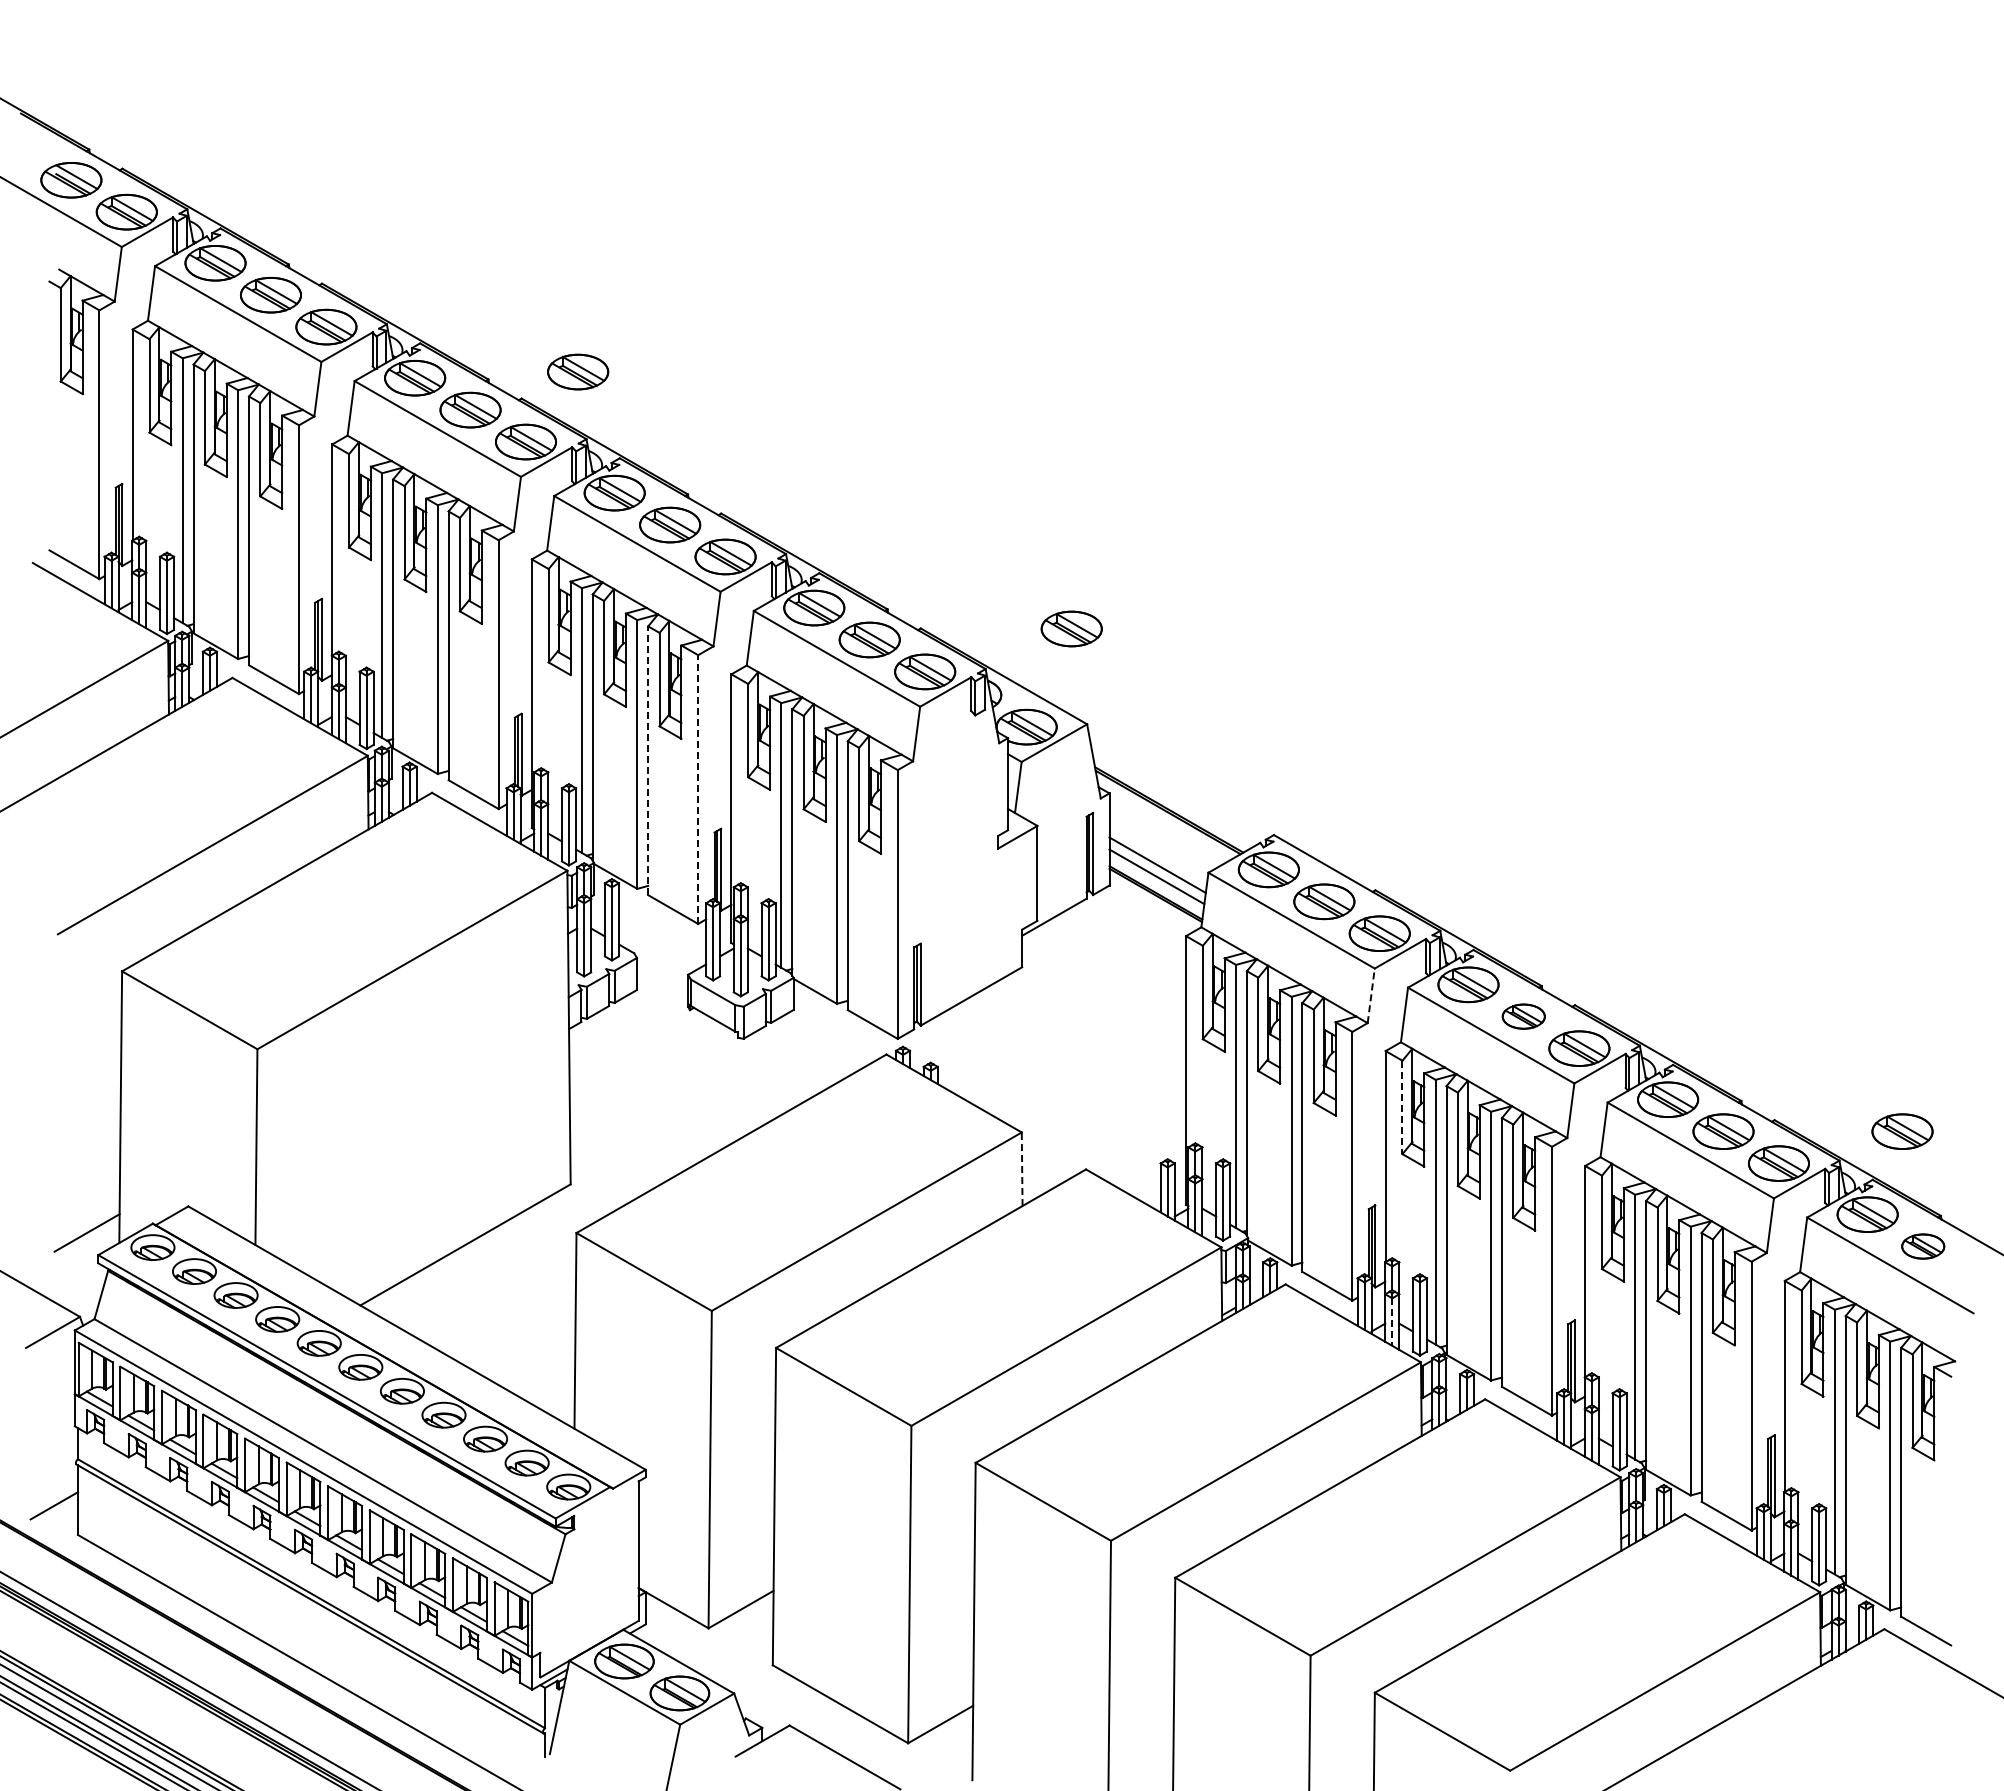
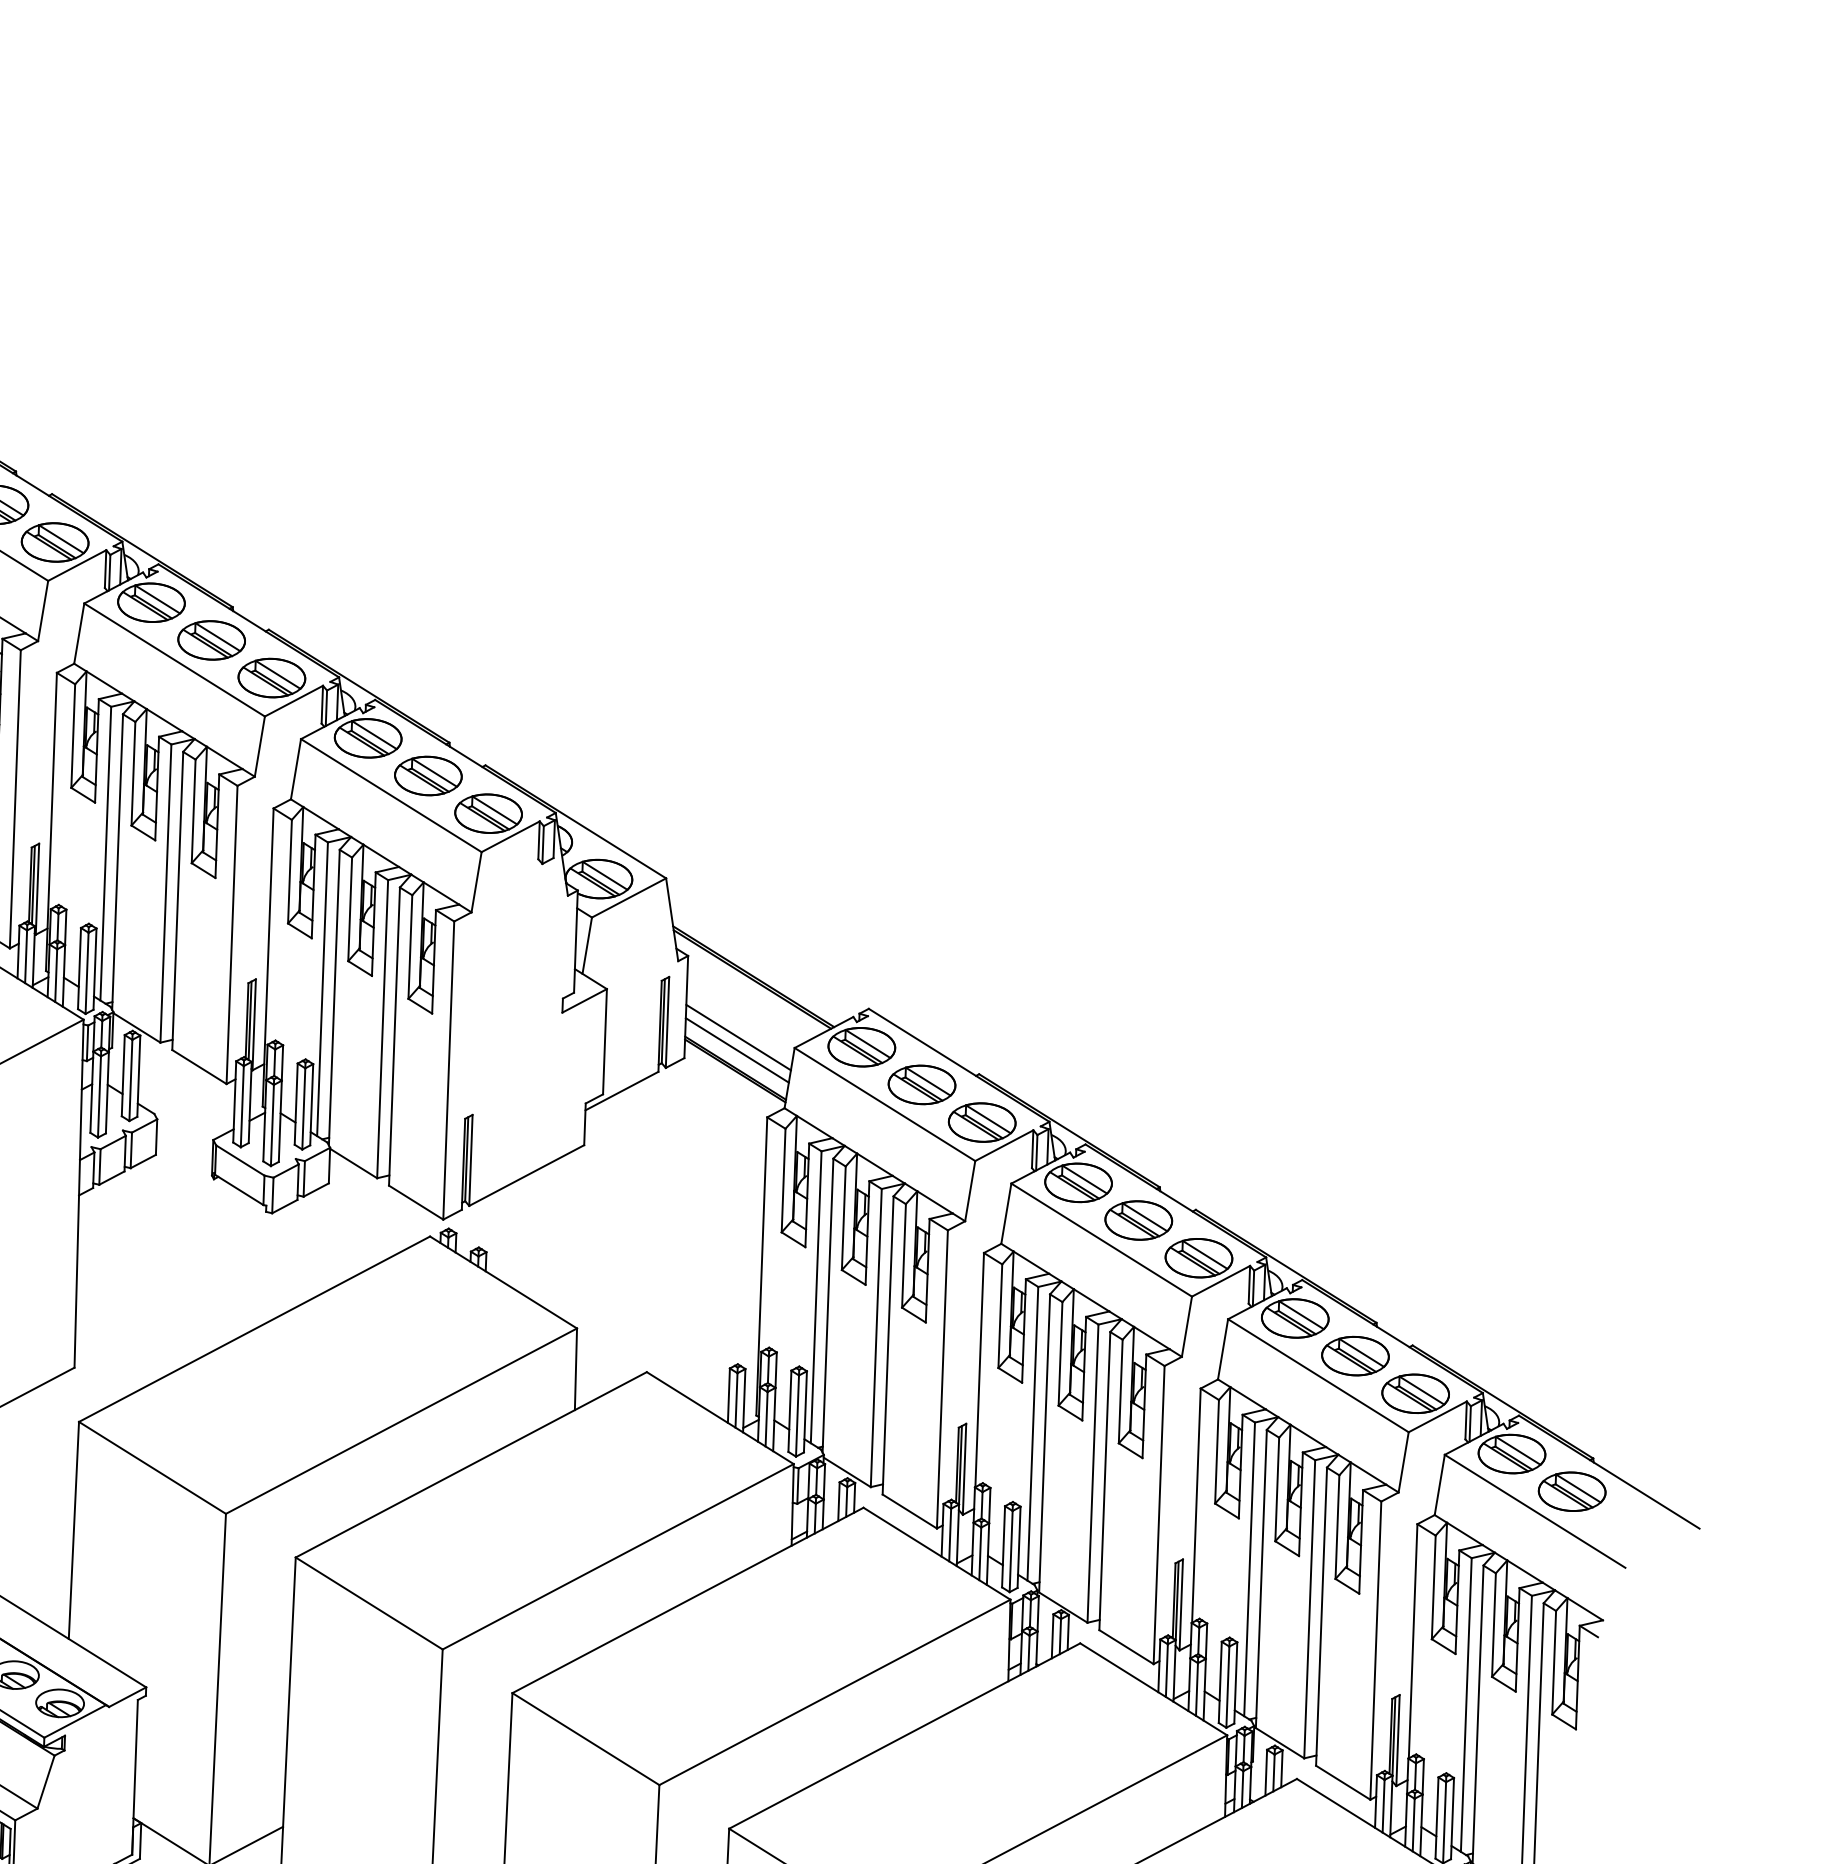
part: (578, 371) -> (116, 466), removed
part: (1071, 628) -> (652, 771), removed
line: (648, 760) -> (178, 900), dashed -> solid
line: (698, 789) -> (232, 934), dashed -> solid
line: (1371, 995) -> (970, 1190), dashed -> solid
part: (1523, 1016) -> (1138, 1220), size x1.43
line: (1402, 1107) -> (1000, 1316), dashed -> solid
part: (1902, 1131) -> (1554, 1363), removed
line: (1022, 1169) -> (576, 1369), dashed -> solid
part: (1923, 1246) -> (1572, 1491), size x1.43
line: (1392, 1322) -> (980, 1554), dashed -> solid

